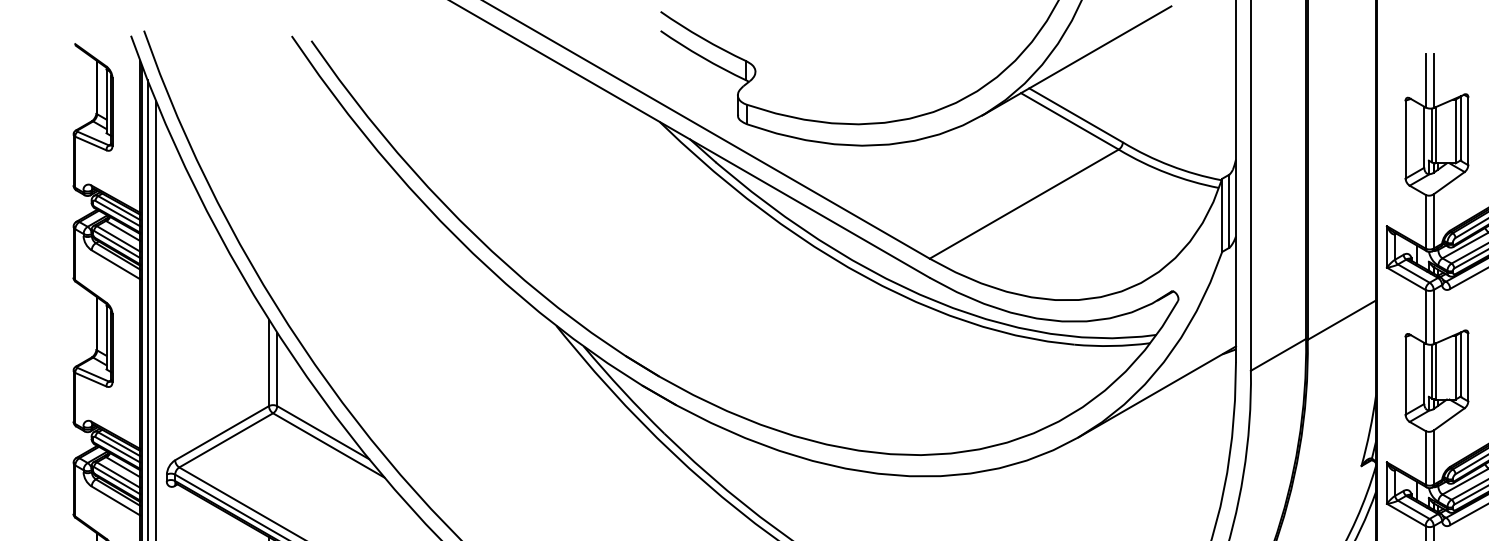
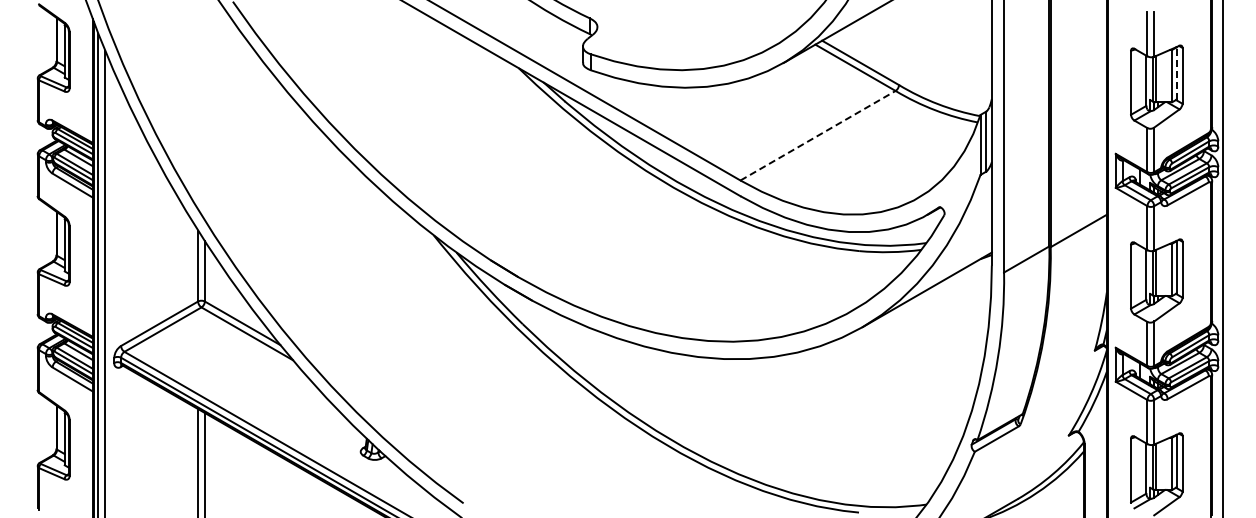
line: (1460, 128) -> (1176, 73), solid -> dashed
line: (1024, 203) -> (818, 135), solid -> dashed

